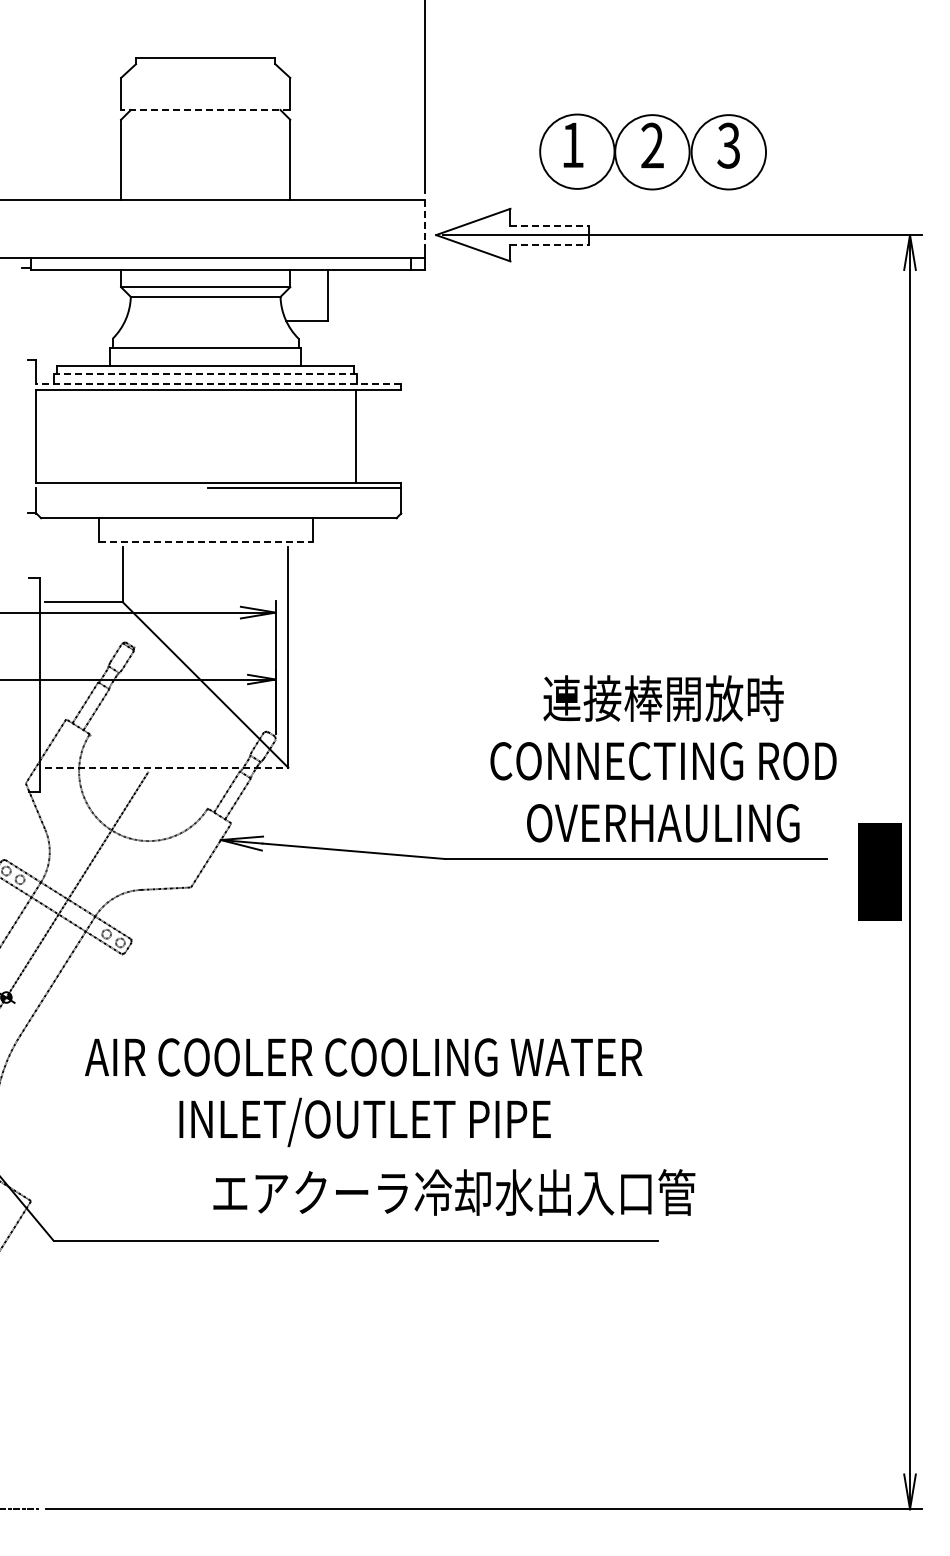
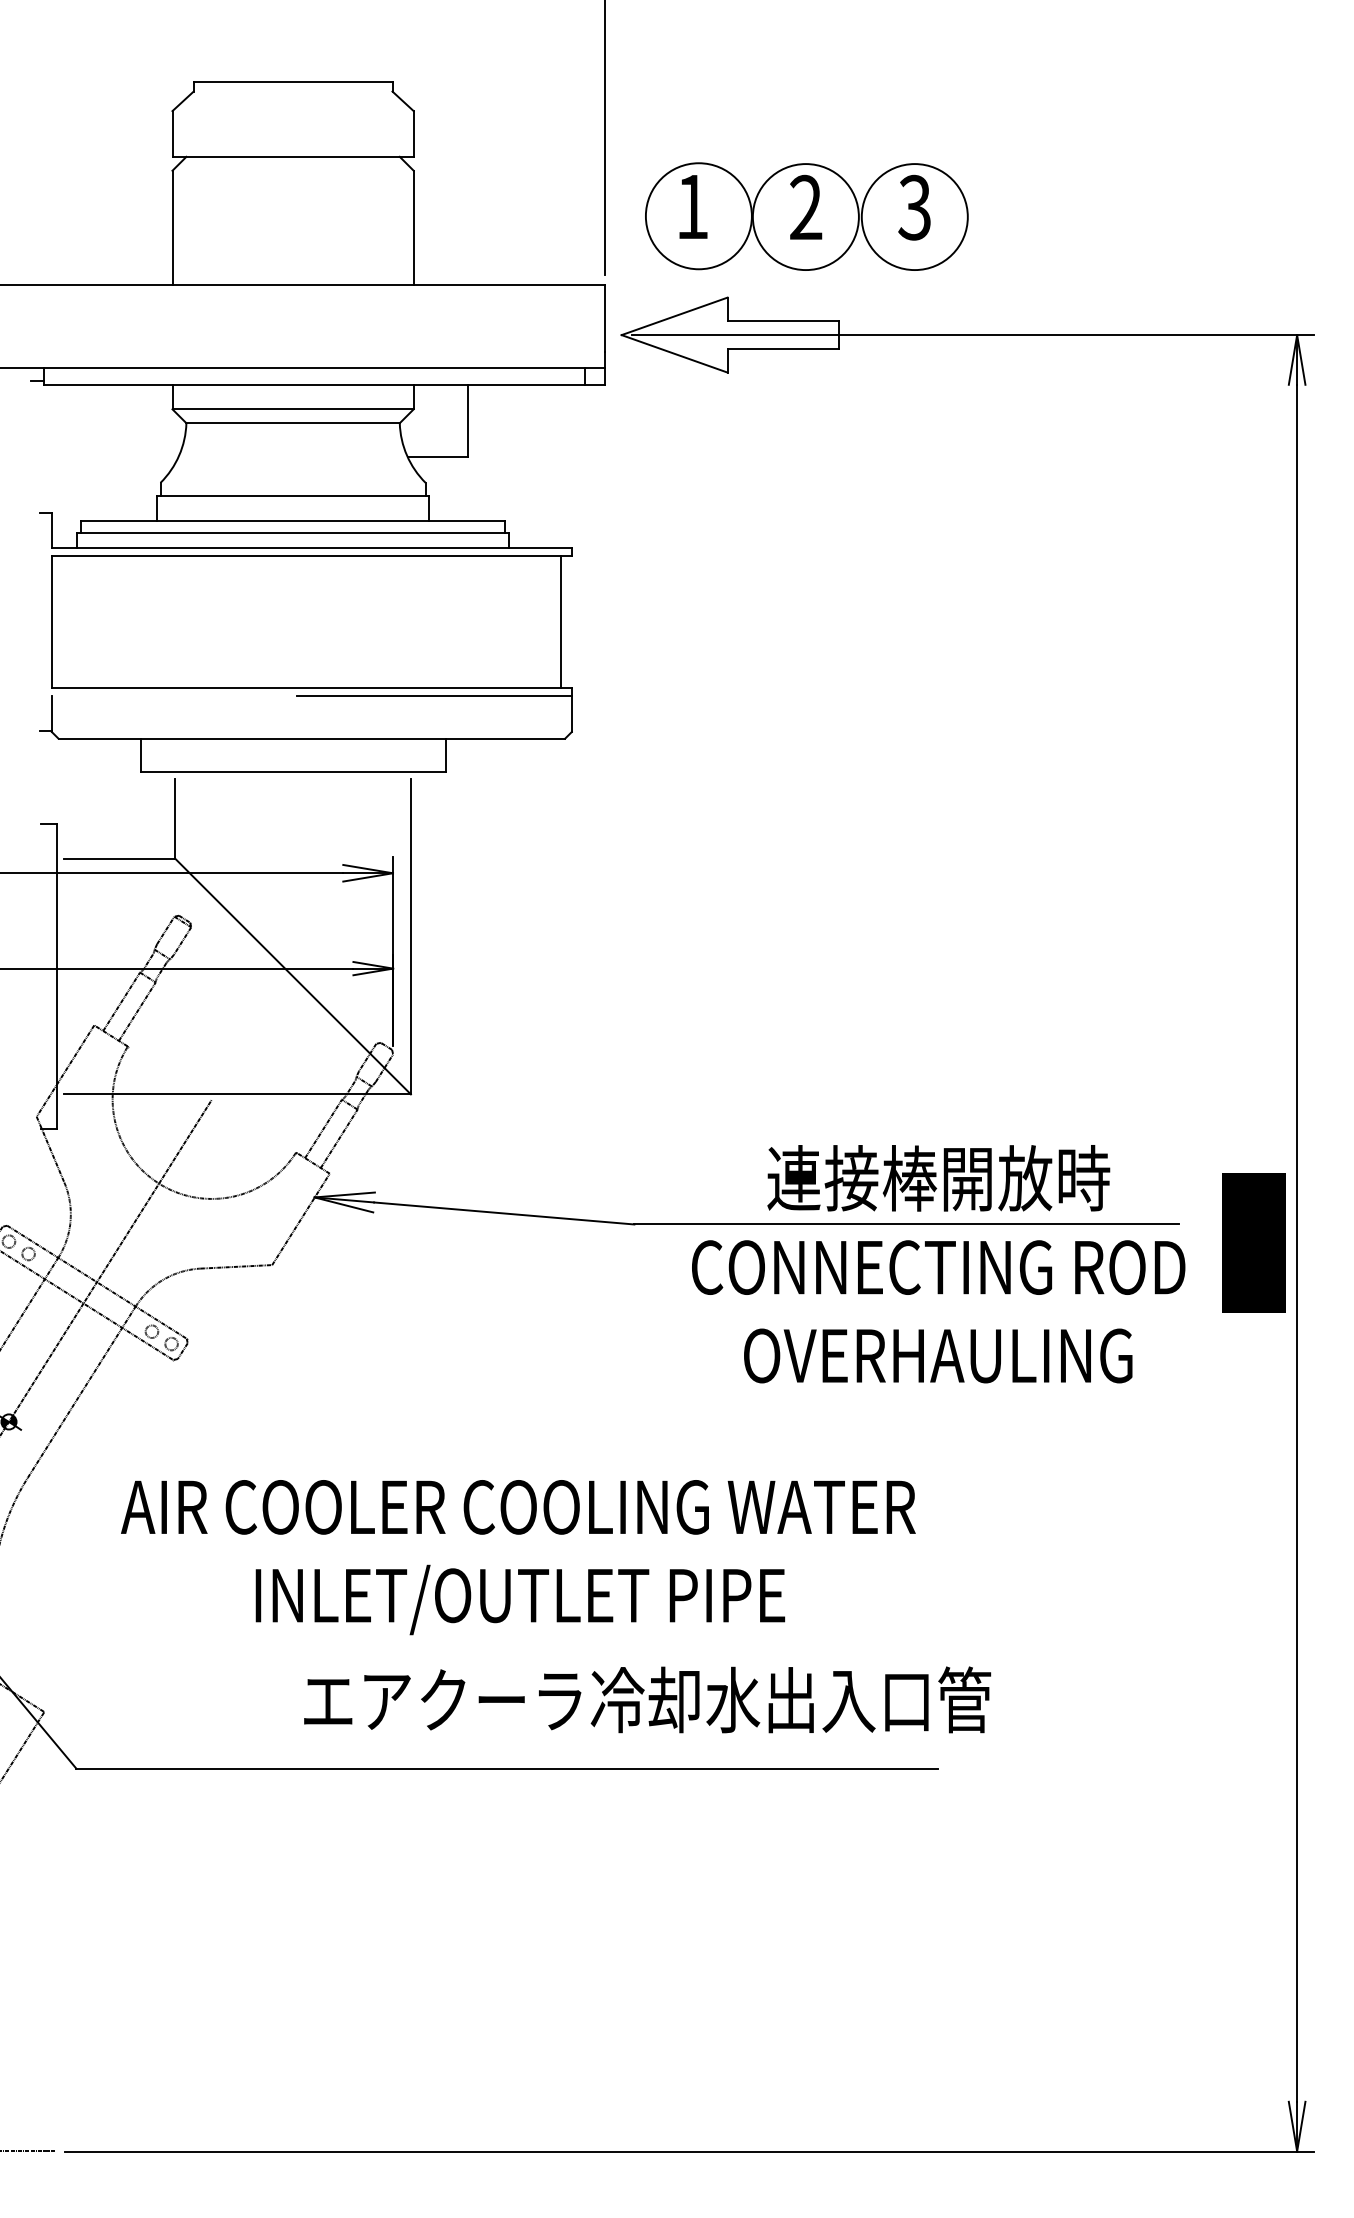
line: (205, 110) -> (292, 157), dashed -> solid
part: (652, 151) -> (806, 215), moved
line: (424, 223) -> (605, 318), dashed -> solid
line: (550, 225) -> (784, 321), dashed -> solid
line: (550, 244) -> (784, 348), dashed -> solid
line: (205, 374) -> (292, 533), dashed -> solid
line: (218, 384) -> (311, 548), dashed -> solid
line: (355, 435) -> (560, 620), moved
line: (205, 541) -> (292, 771), dashed -> solid
text: (663, 758) -> (938, 1263), moved
line: (166, 767) -> (237, 1094), dashed -> solid

